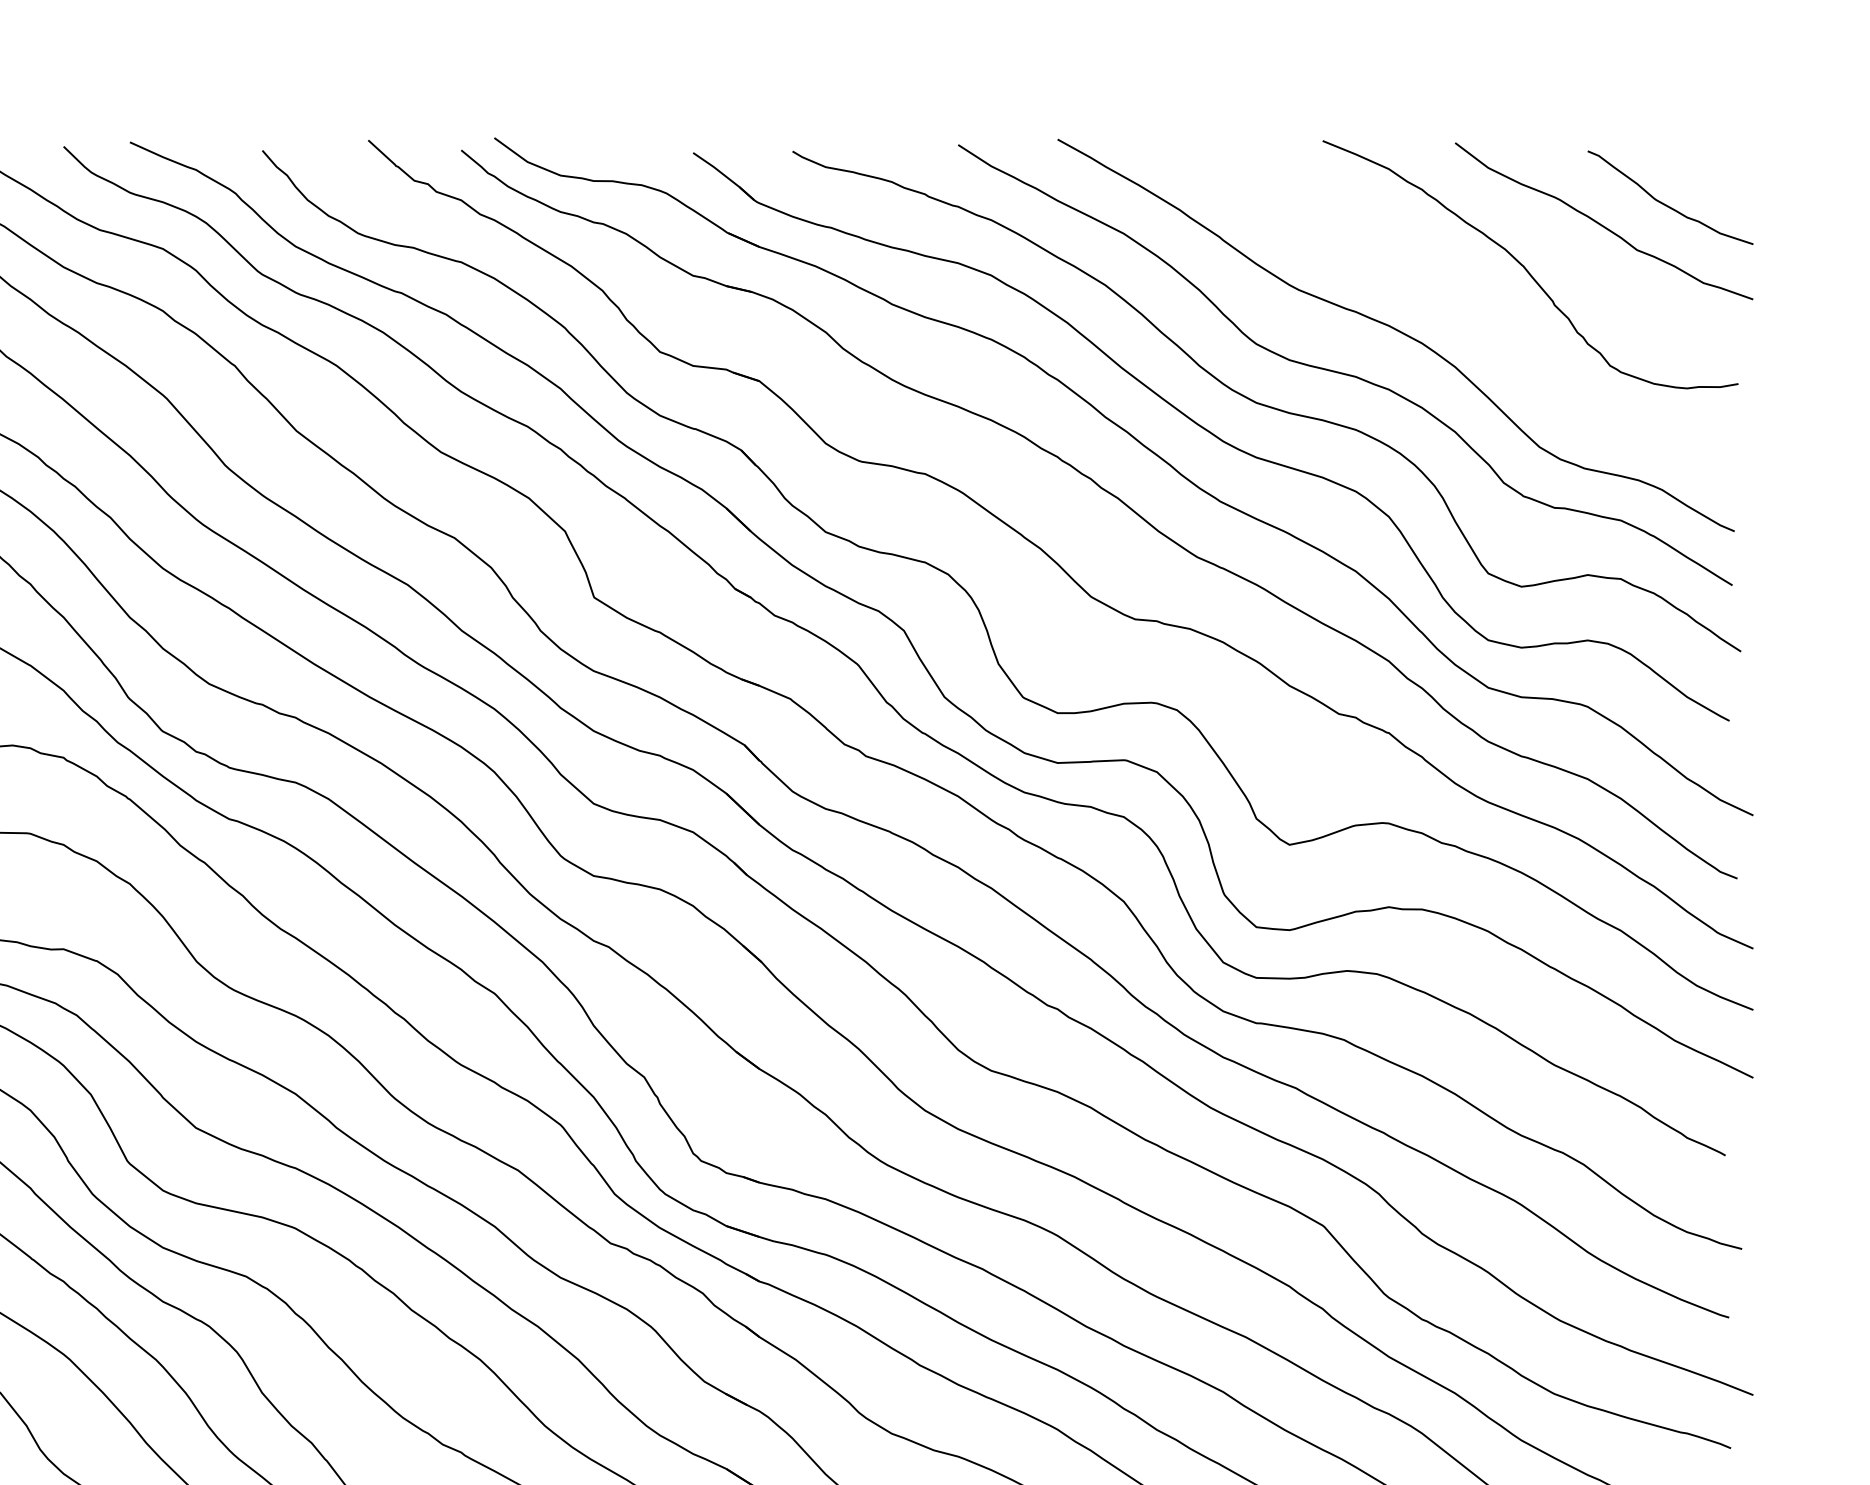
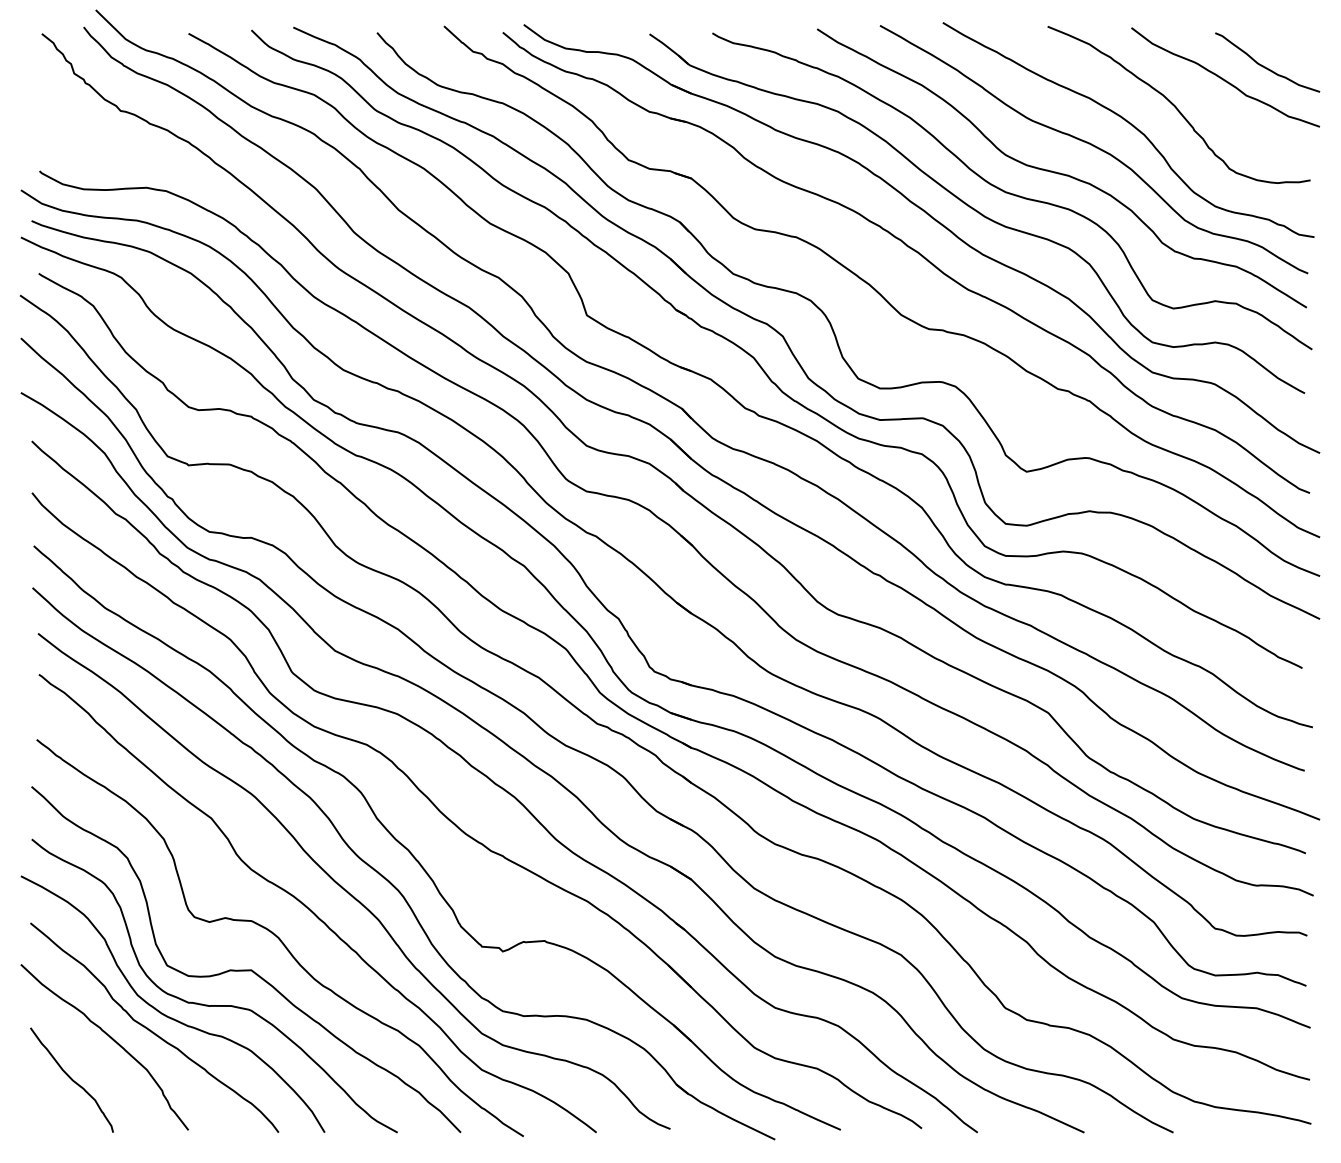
curve: (1455, 297) -> (1131, 125), added

